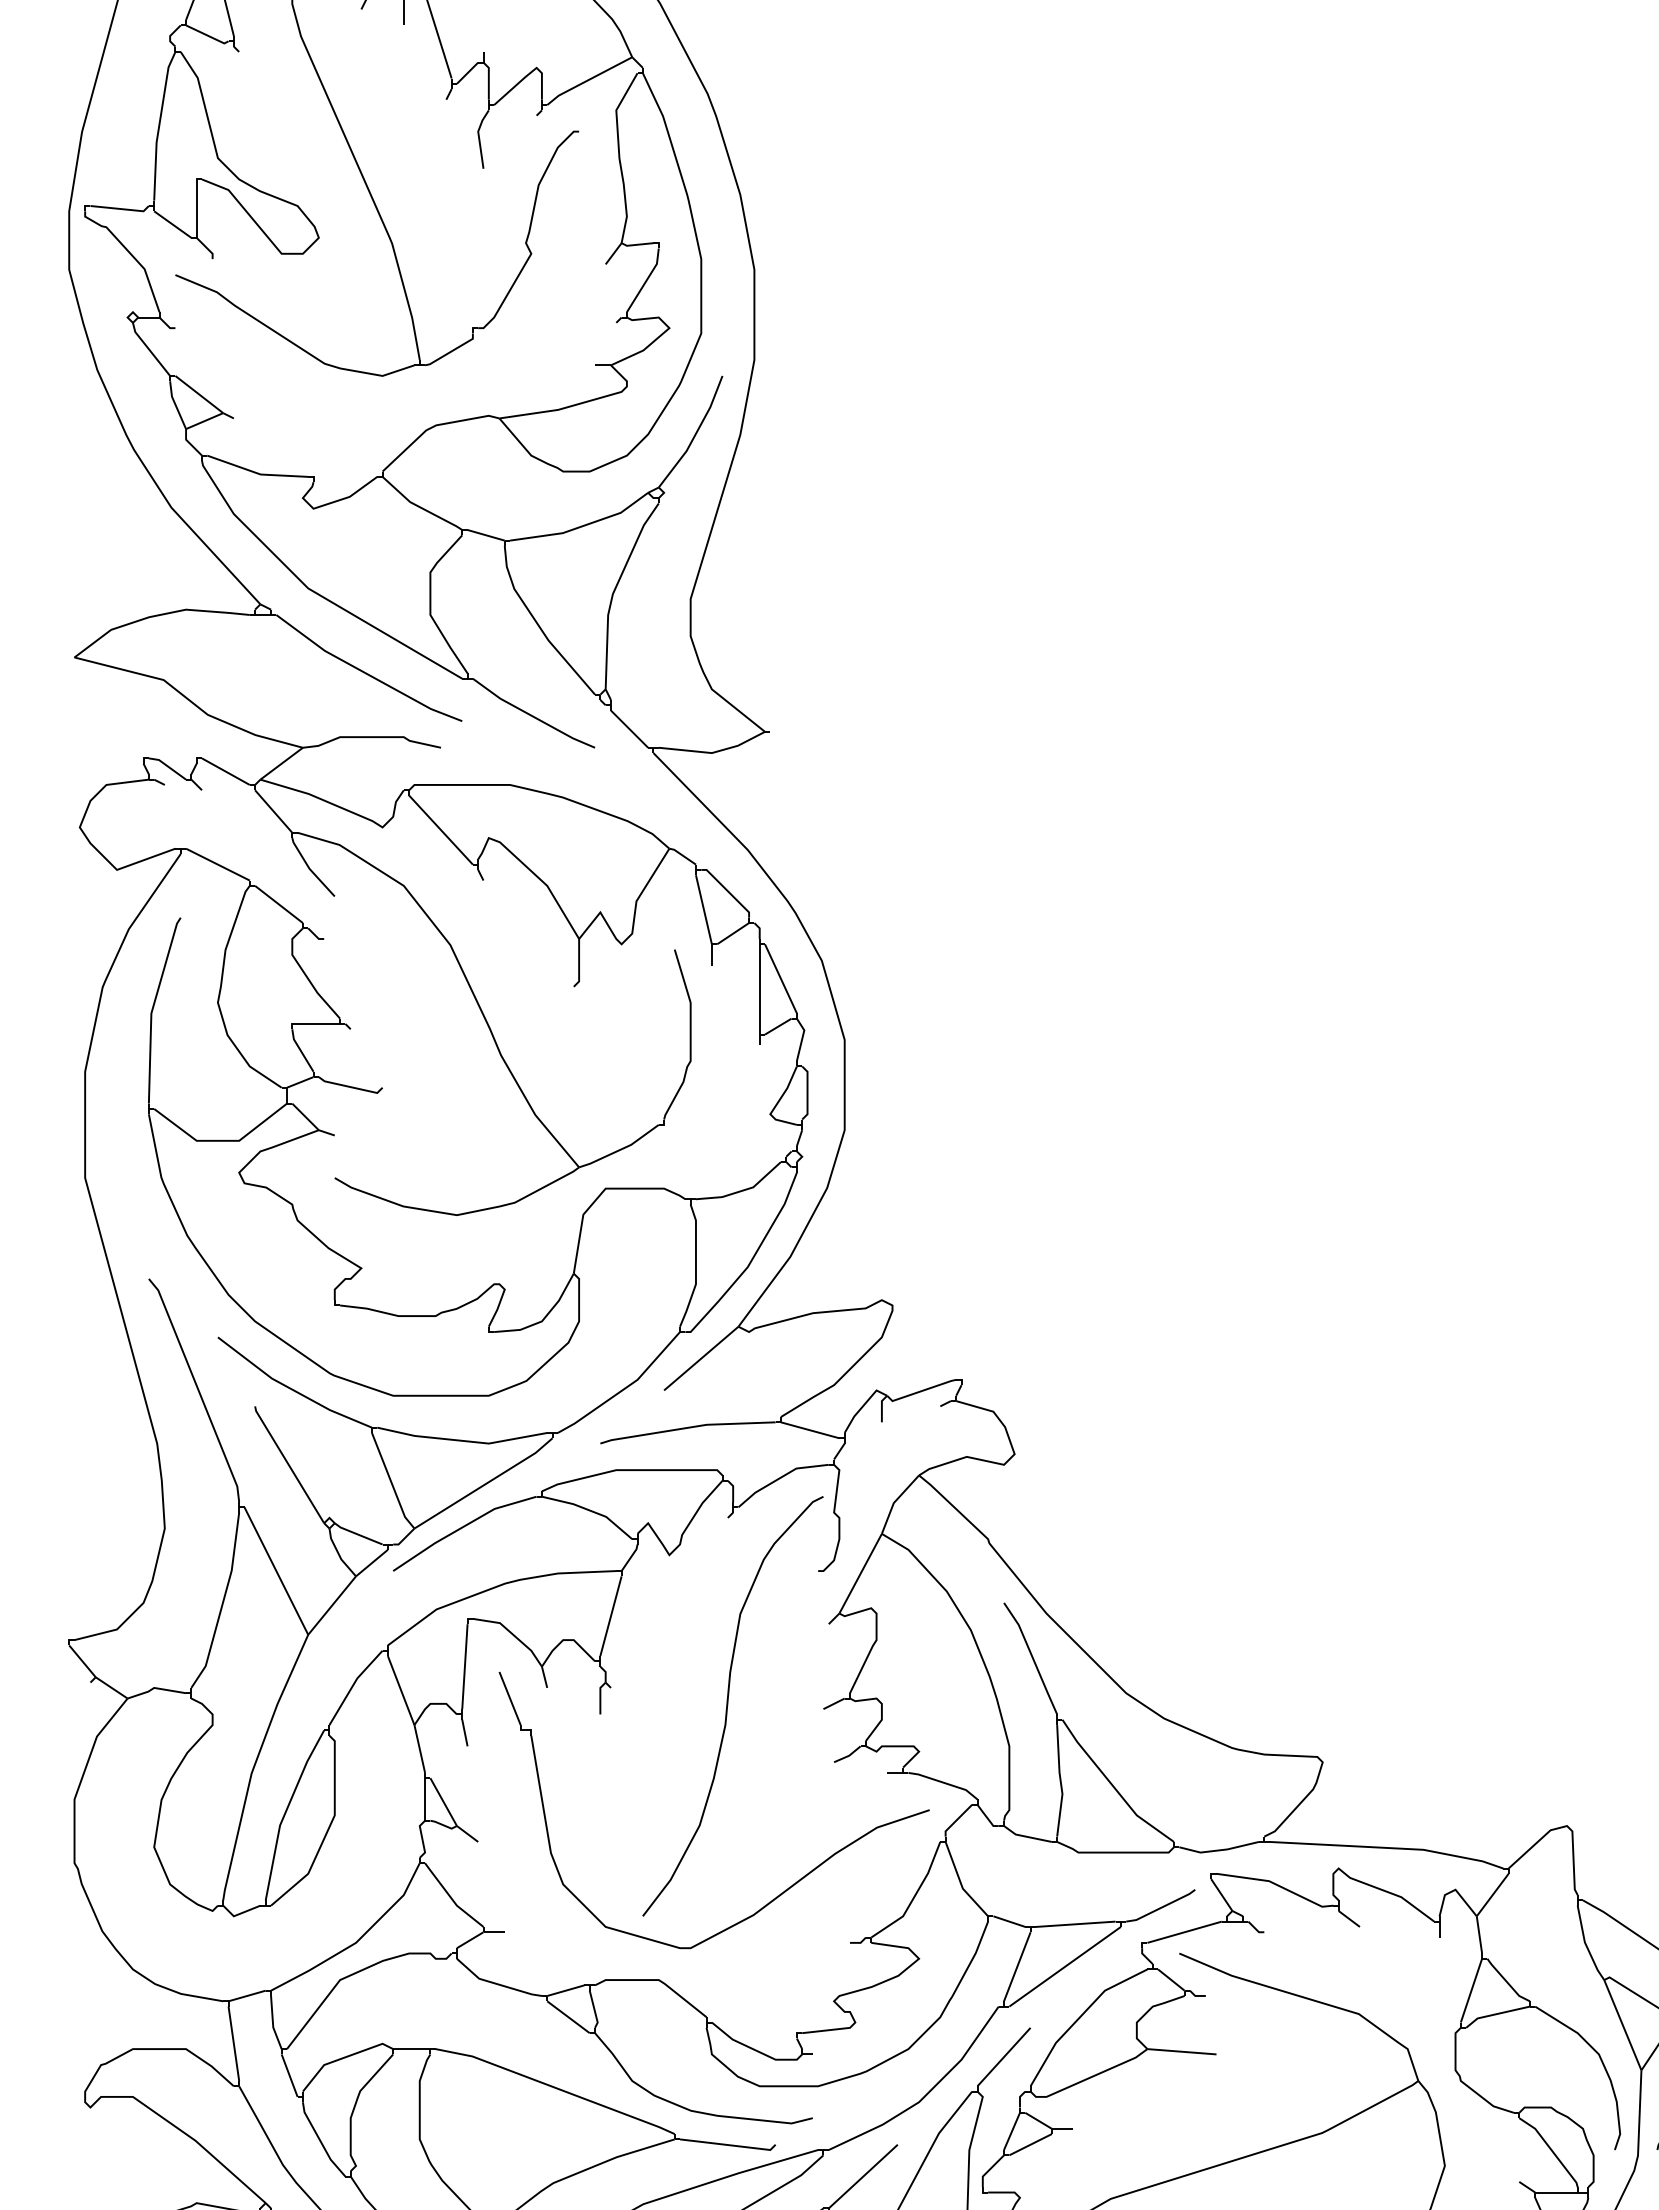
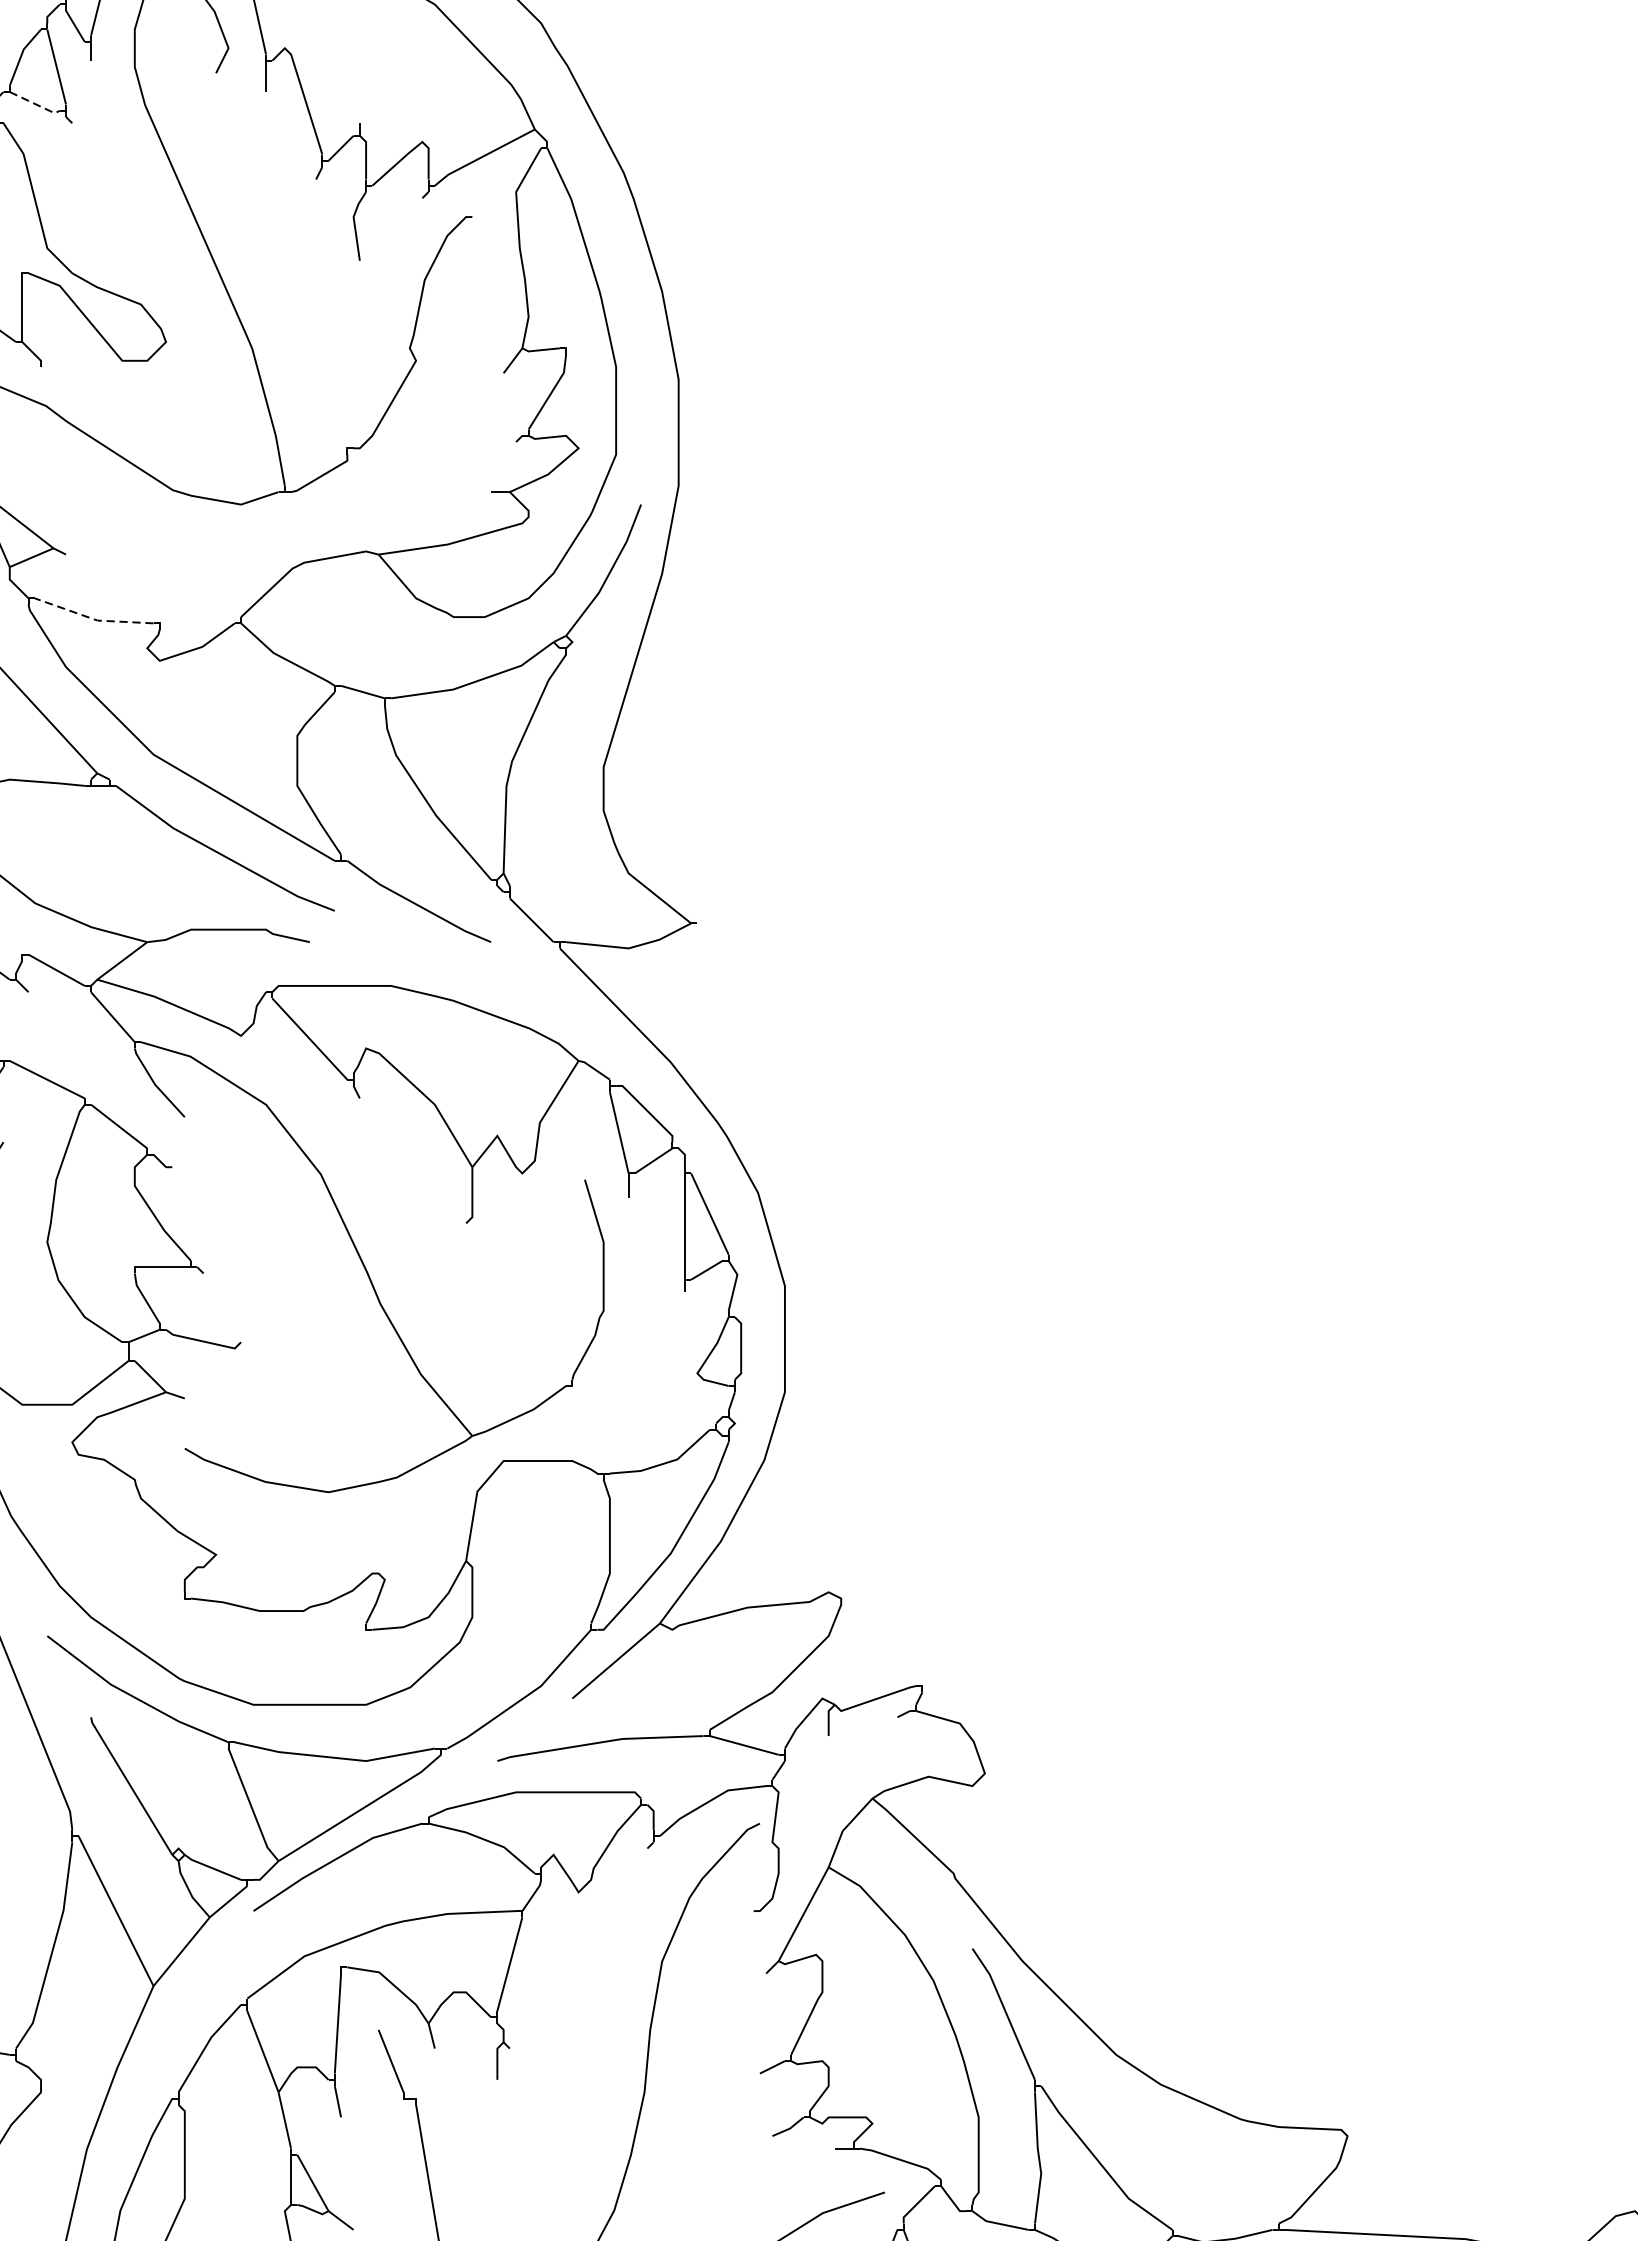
line: (208, 35) -> (36, 103), solid -> dashed
line: (256, 473) -> (92, 619), solid -> dashed

